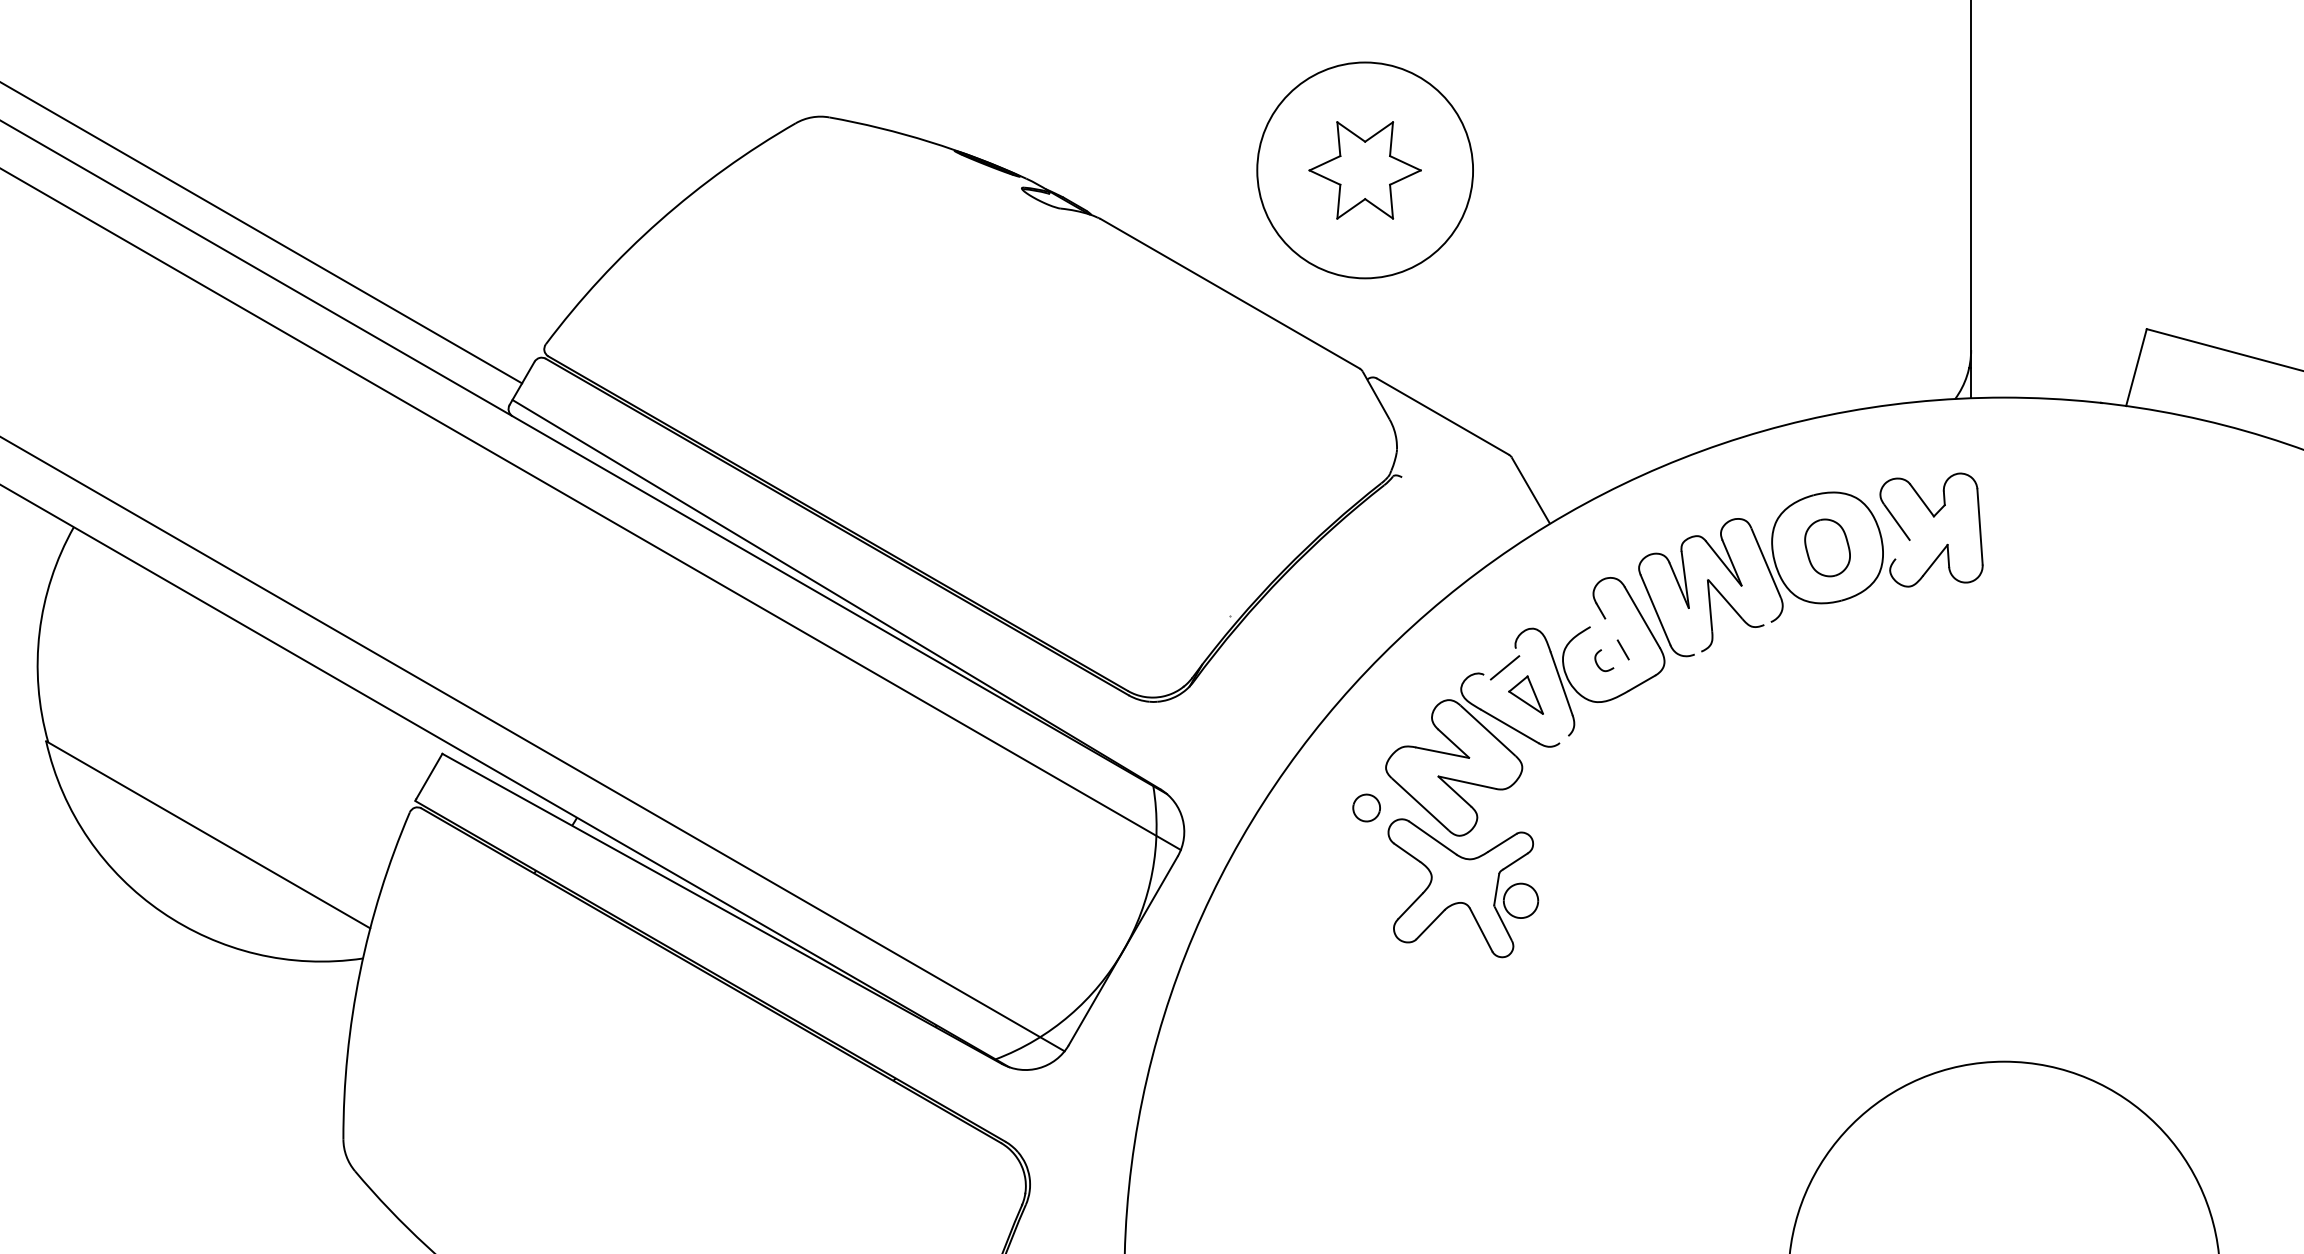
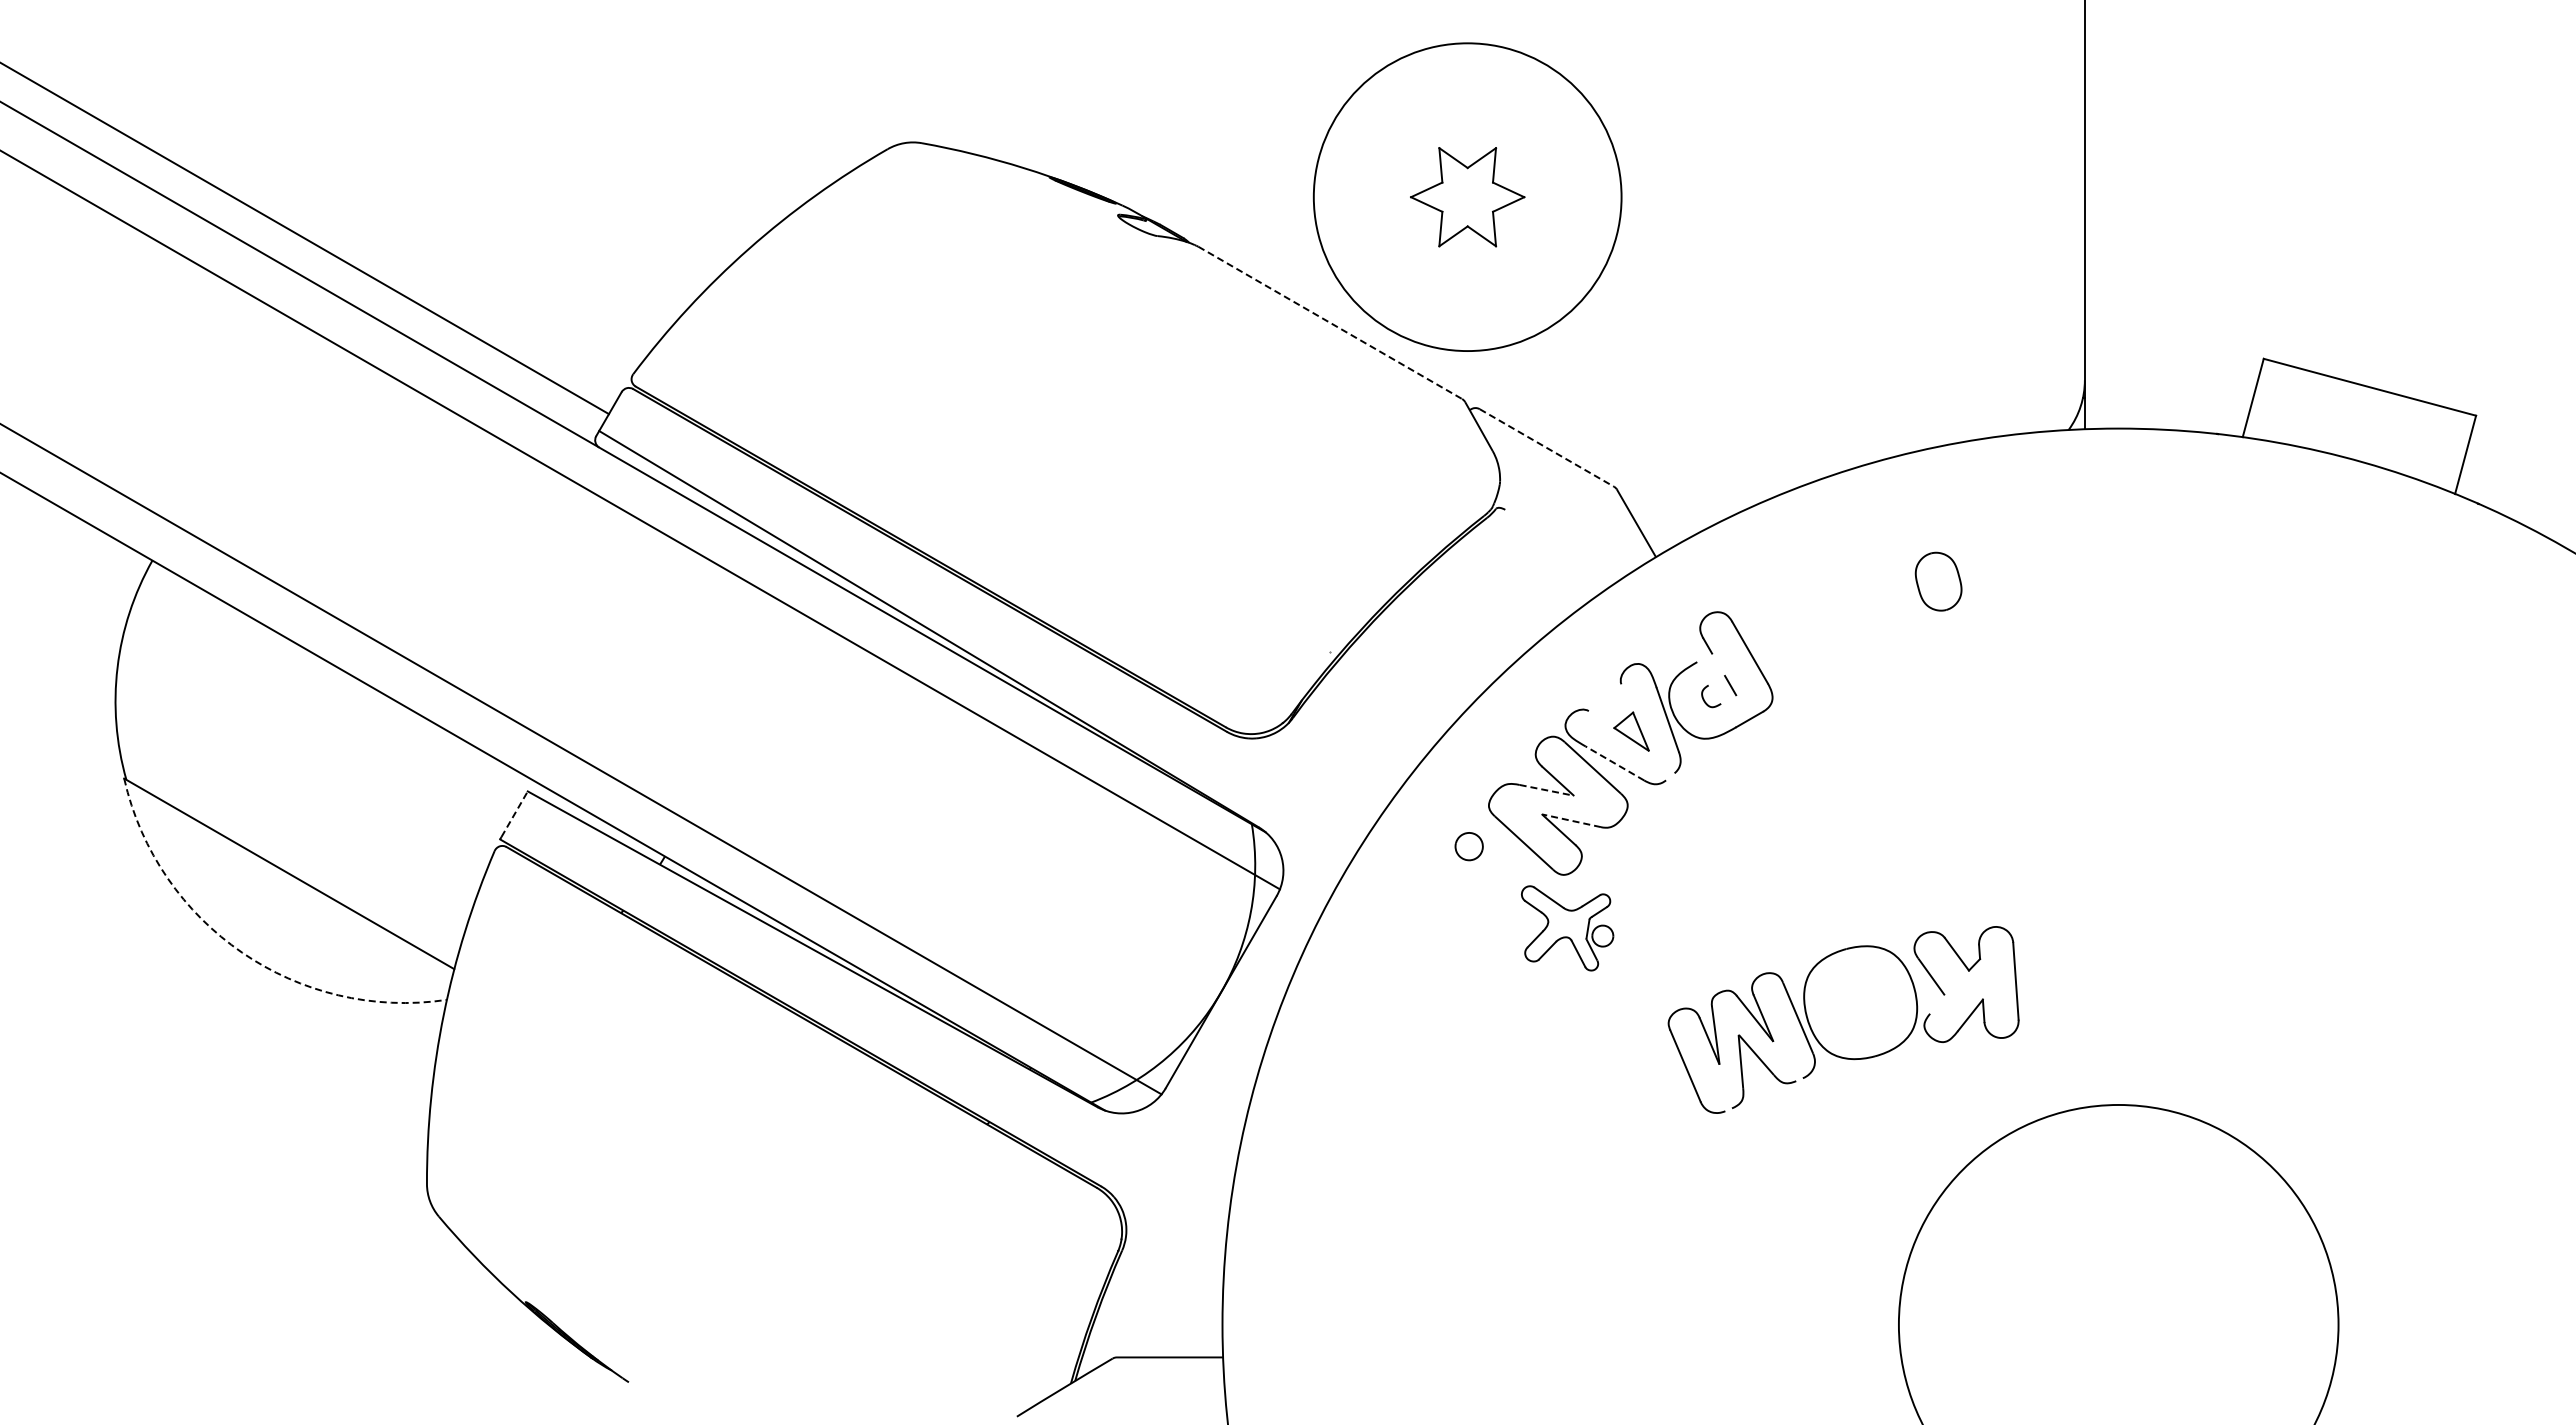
circle: (1365, 170) -> (1467, 197), size x1.4
line: (1230, 294) -> (1330, 323), solid -> dashed
line: (1443, 417) -> (1547, 448), solid -> dashed
part: (1810, 564) -> (1843, 1019), moved
line: (1504, 667) -> (1609, 703), removed
line: (1509, 726) -> (1614, 763), solid -> dashed
line: (1442, 752) -> (1546, 790), solid -> dashed
line: (429, 775) -> (514, 813), solid -> dashed
line: (1467, 782) -> (1571, 820), solid -> dashed
part: (1463, 888) -> (1567, 928), size x0.6
arc: (162, 911) -> (242, 952), solid -> dashed

